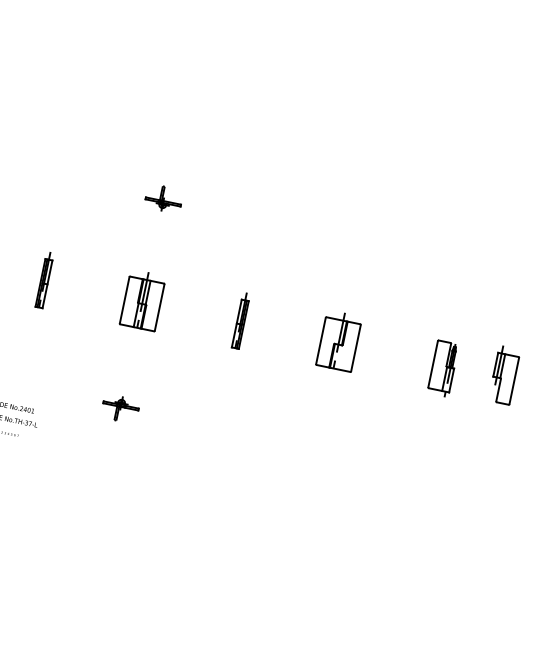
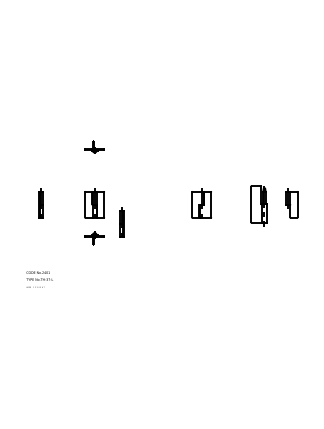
part: (239, 321) -> (121, 222), moved
part: (442, 367) -> (258, 205), size x1.4
part: (119, 409) -> (94, 238), moved

